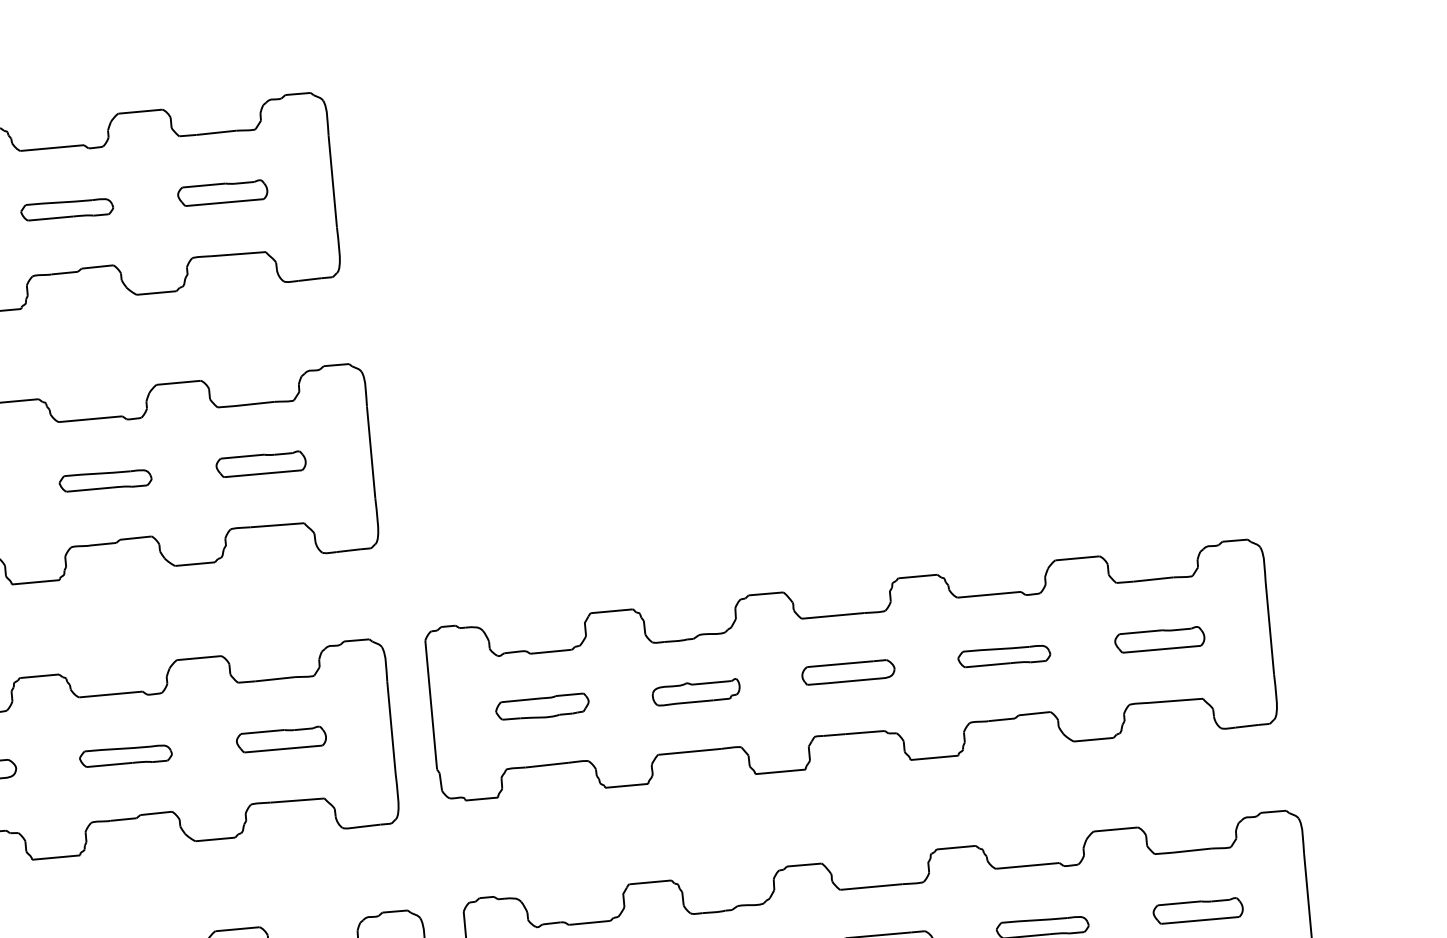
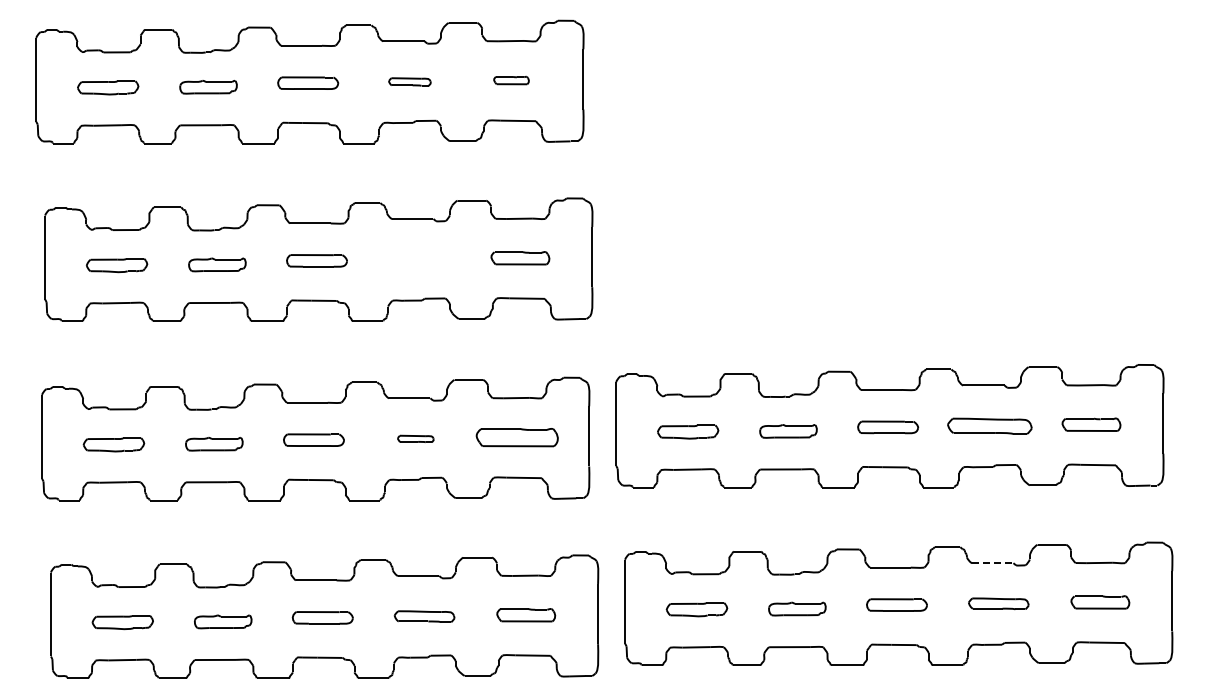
part: (222, 193) -> (511, 80), size x0.6
part: (66, 208) -> (409, 81), size x0.7
part: (105, 480) -> (418, 259), removed
part: (1003, 655) -> (989, 425), size x1.4
part: (281, 739) -> (517, 437), size x1.4
part: (125, 755) -> (415, 438), size x0.6
line: (1027, 866) -> (992, 563), solid -> dashed

